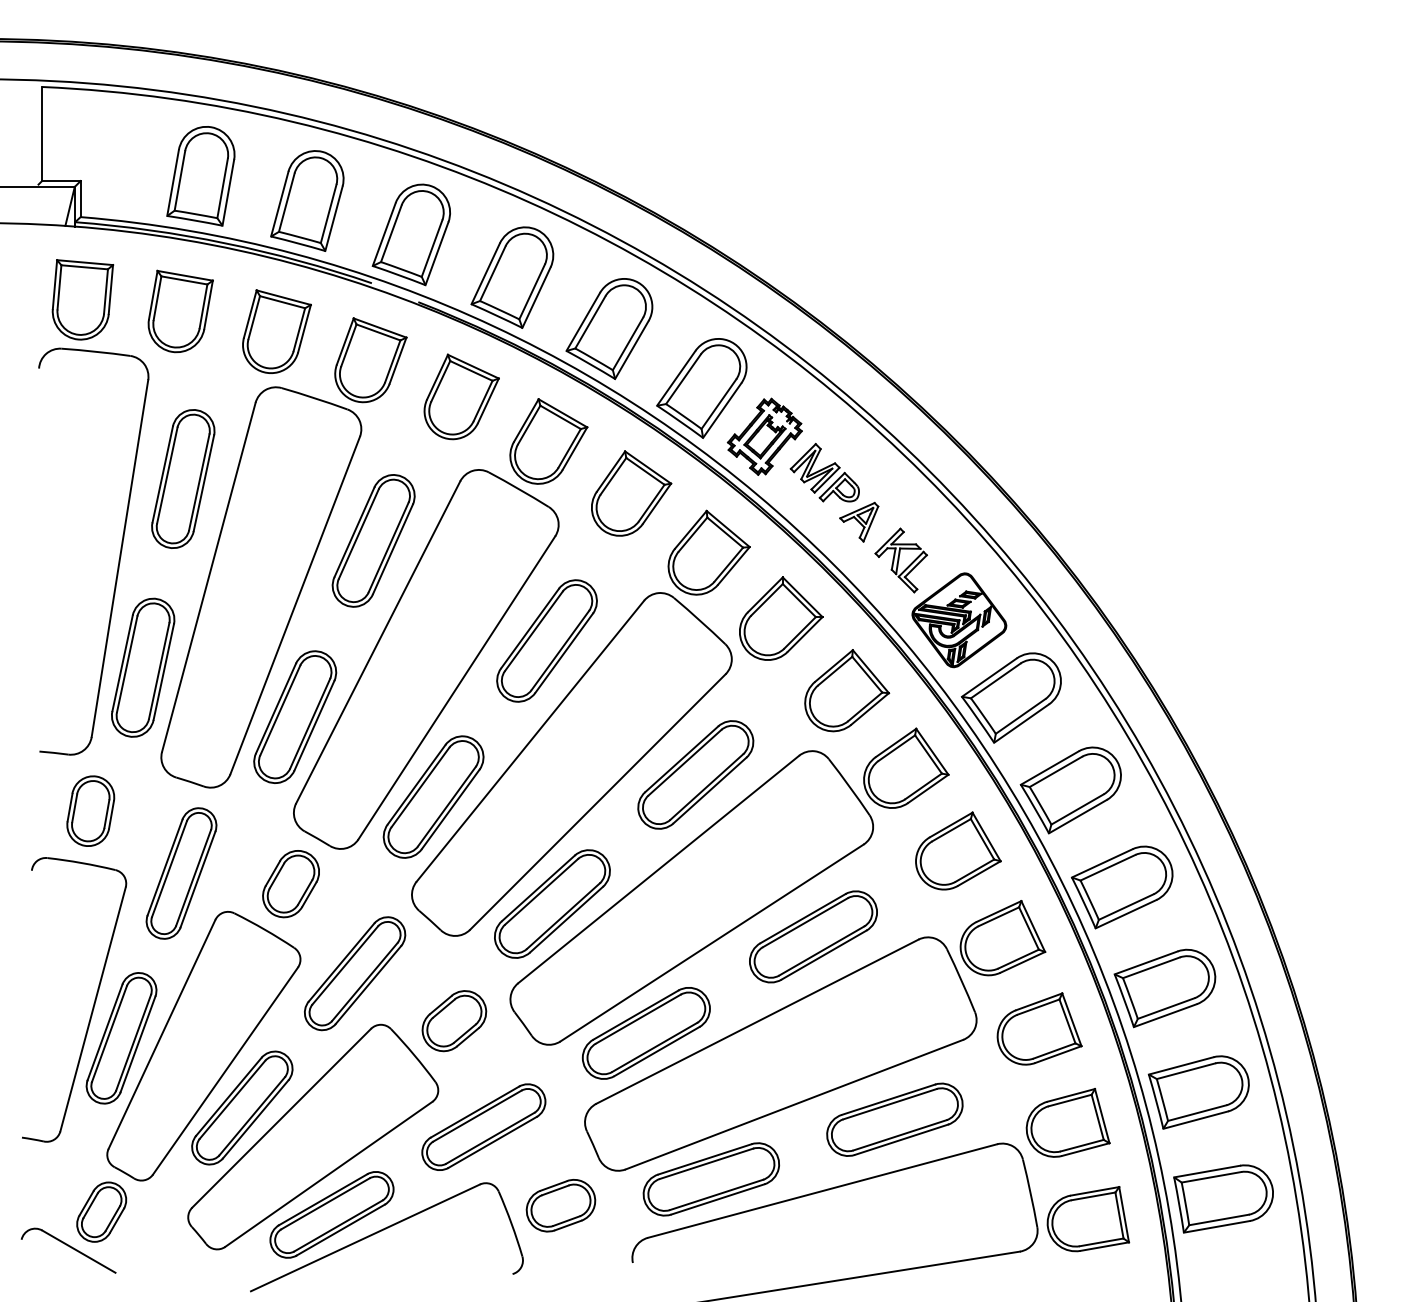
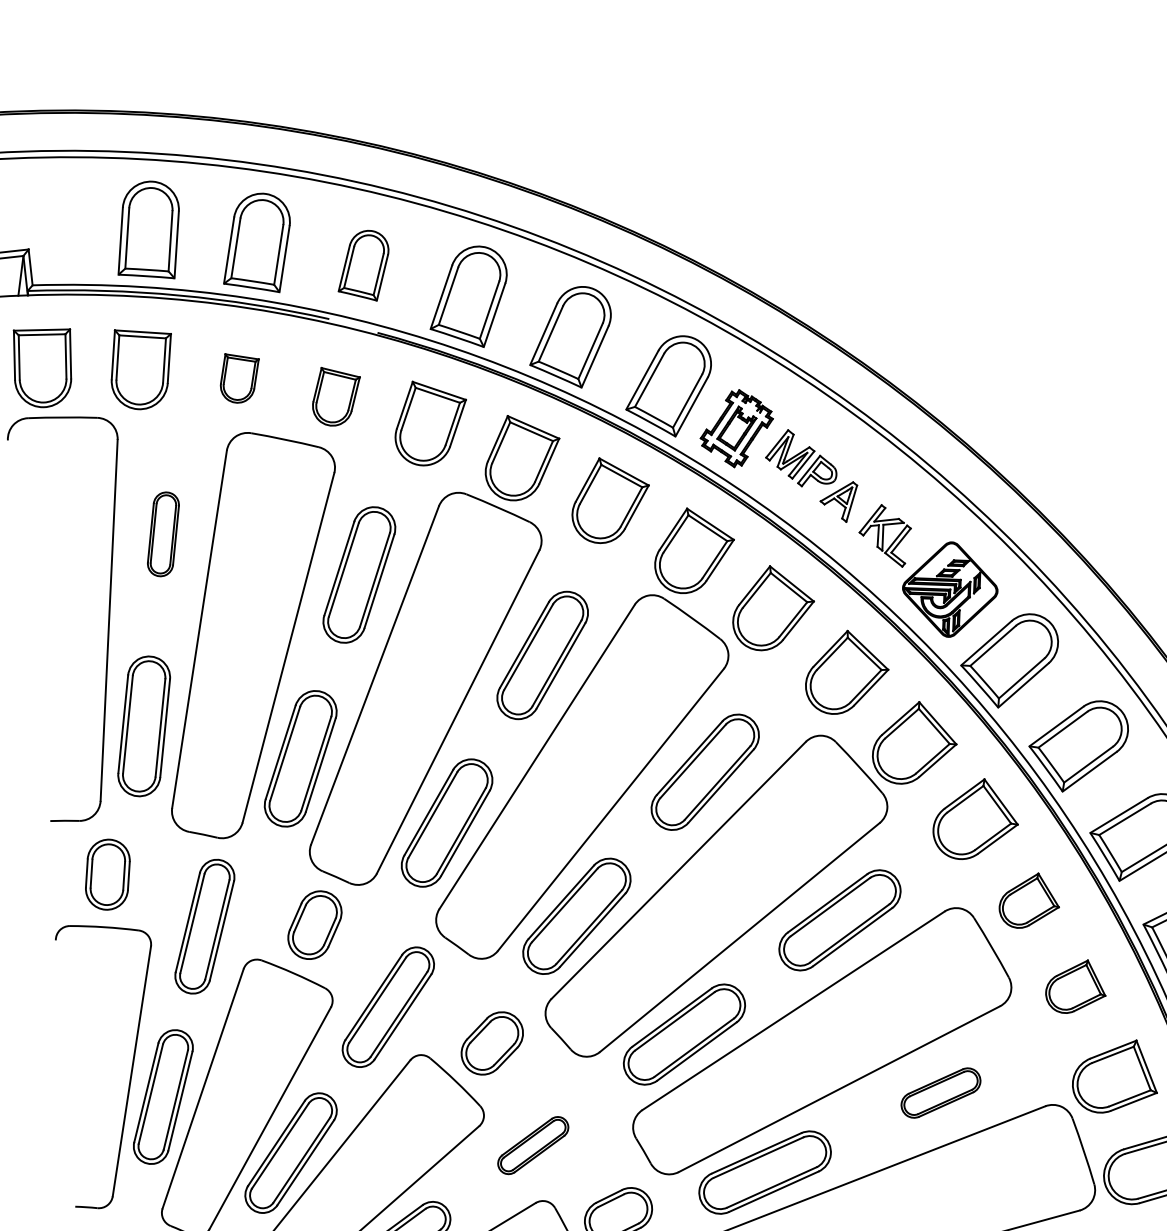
part: (410, 234) -> (362, 266), size x0.7
part: (276, 331) -> (239, 377), size x0.6
part: (370, 360) -> (336, 396), size x0.7
part: (183, 478) -> (163, 533), size x0.6
part: (1002, 938) -> (1028, 901), size x0.7
part: (1039, 1028) -> (1074, 986), size x0.7
part: (894, 1119) -> (940, 1092), size x0.6
part: (483, 1126) -> (532, 1145), size x0.6

